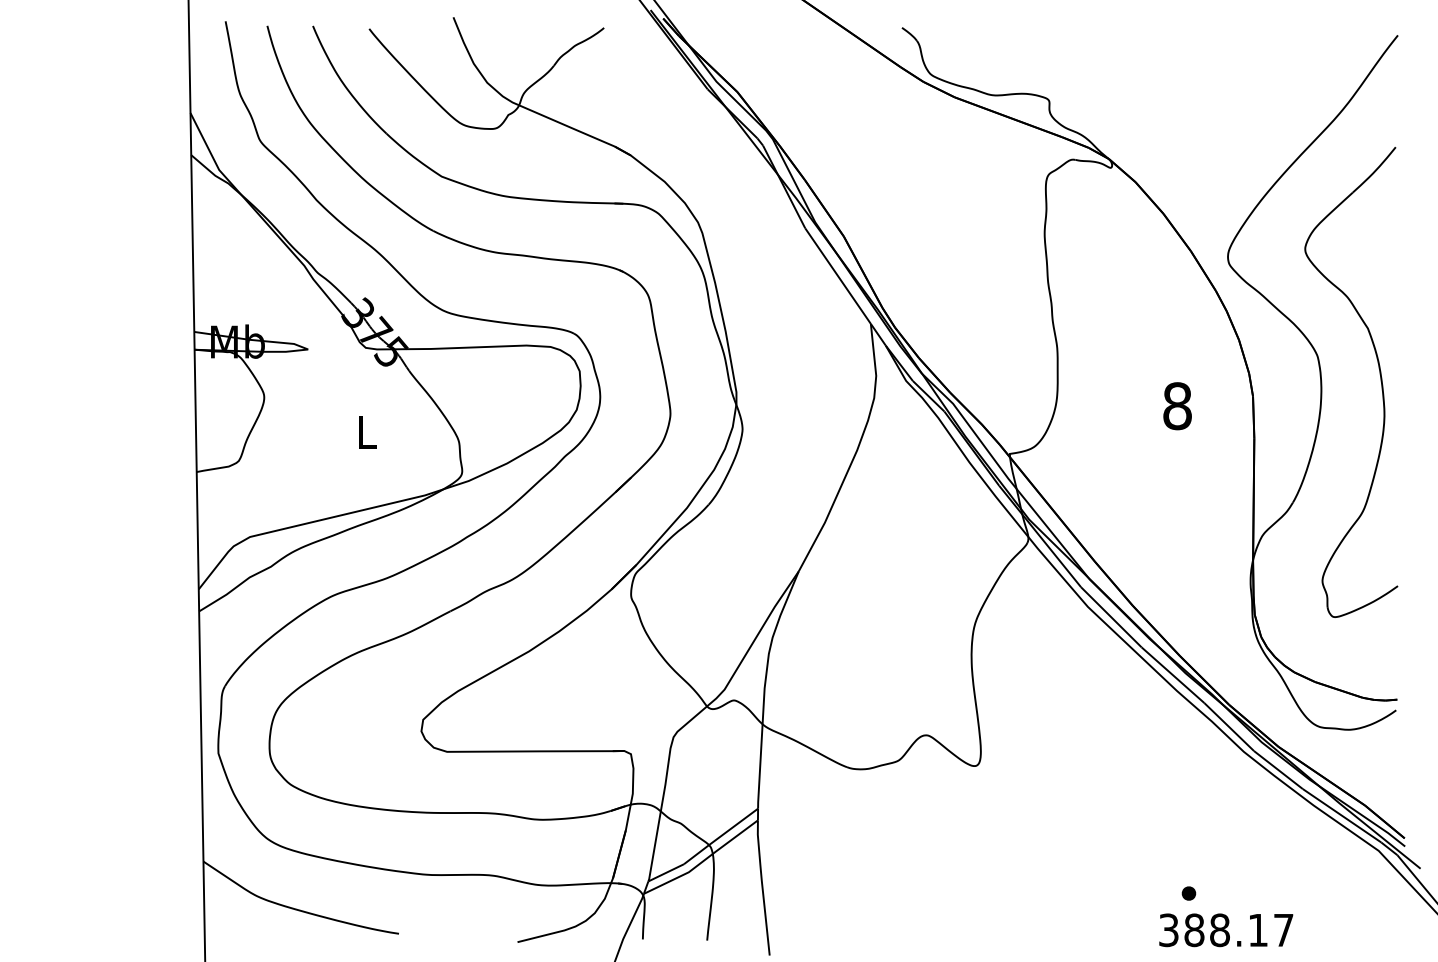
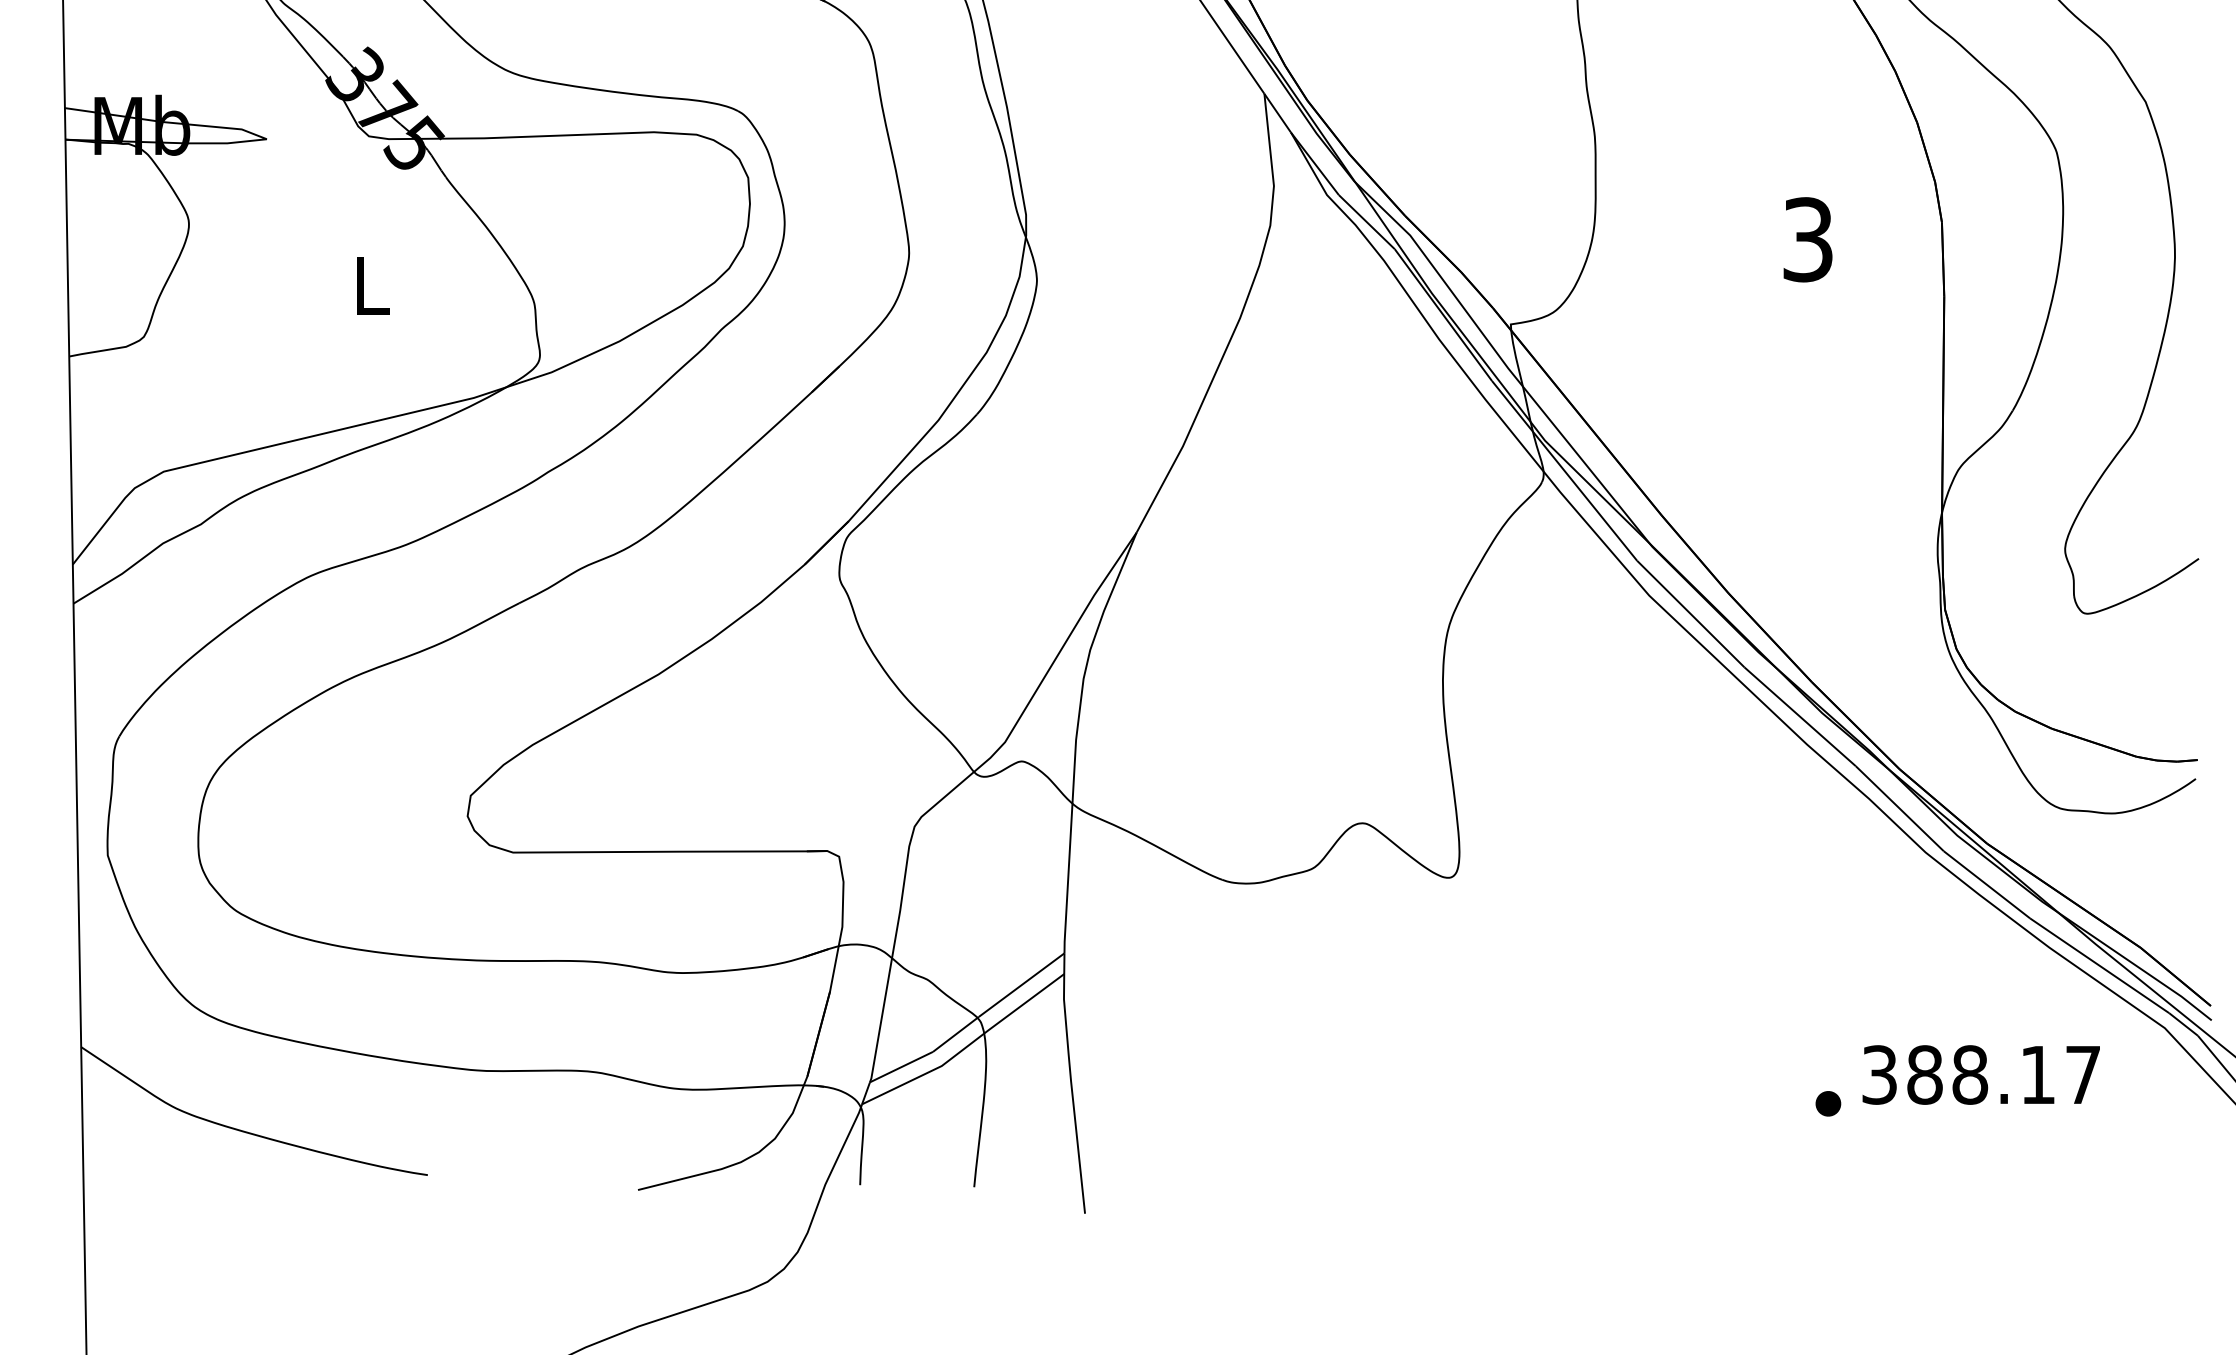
text: (1177, 406) -> (1808, 240), 8 -> 3
text: (1226, 930) -> (1981, 1075), moved

